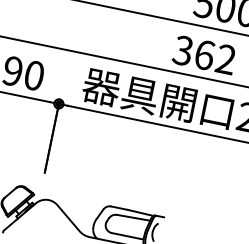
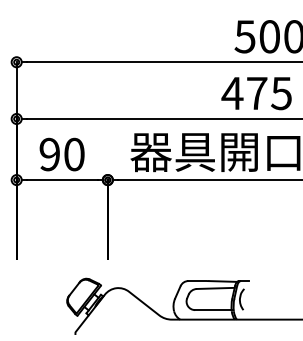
text: (204, 55) -> (256, 93), 362 -> 475

